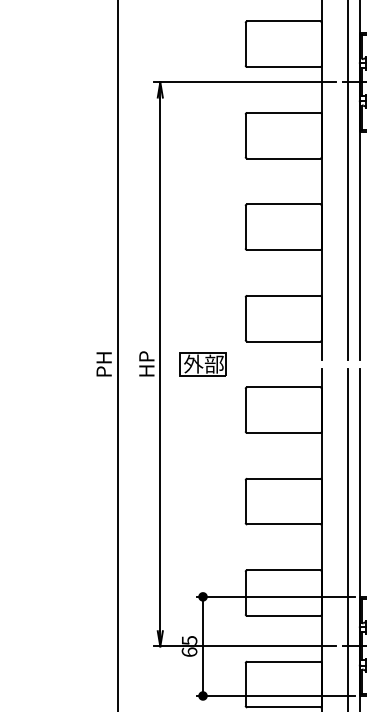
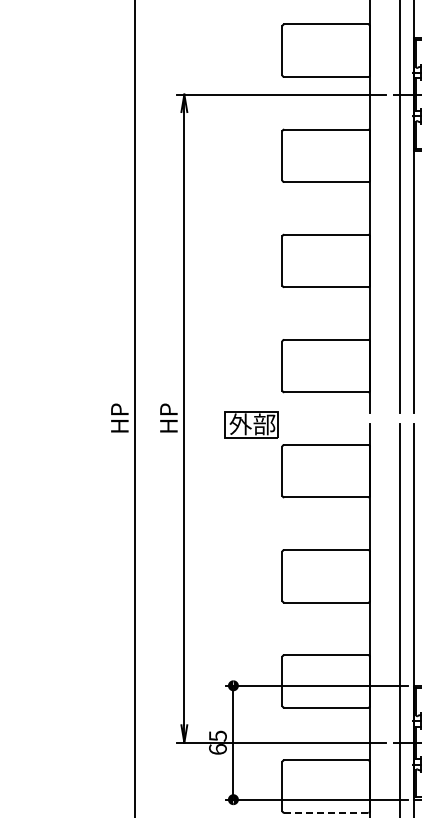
text: (103, 362) -> (119, 416), PH -> HP
part: (203, 364) -> (251, 424), moved
line: (284, 707) -> (326, 812), solid -> dashed

